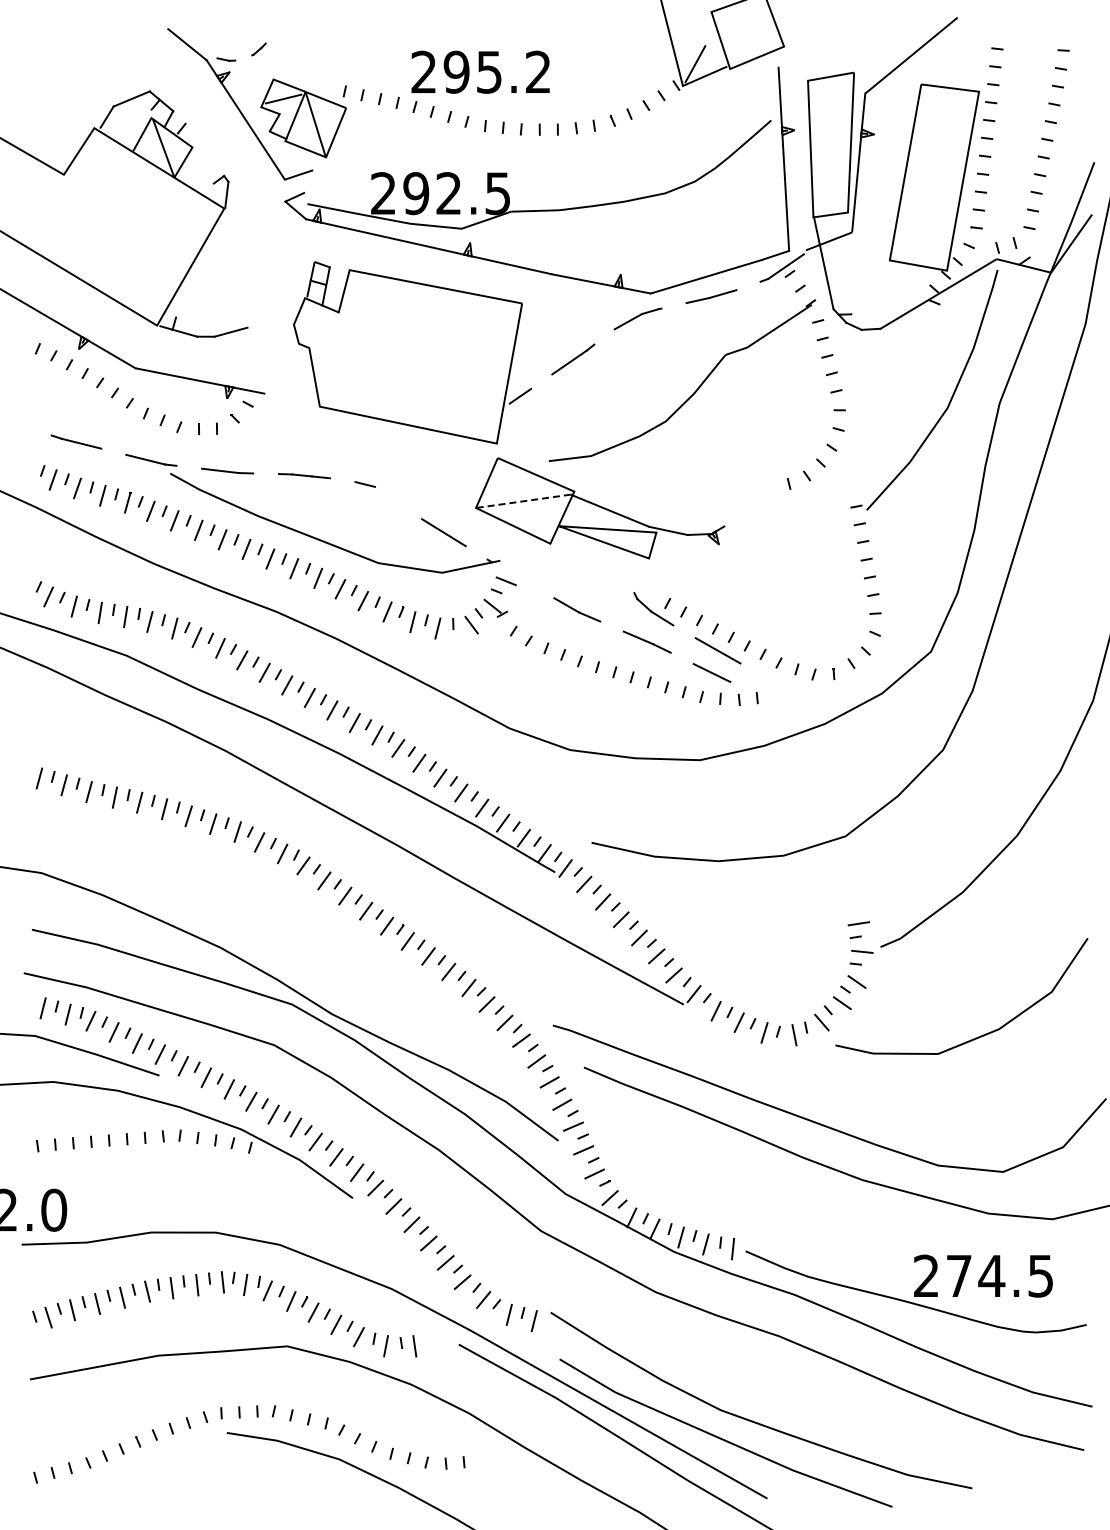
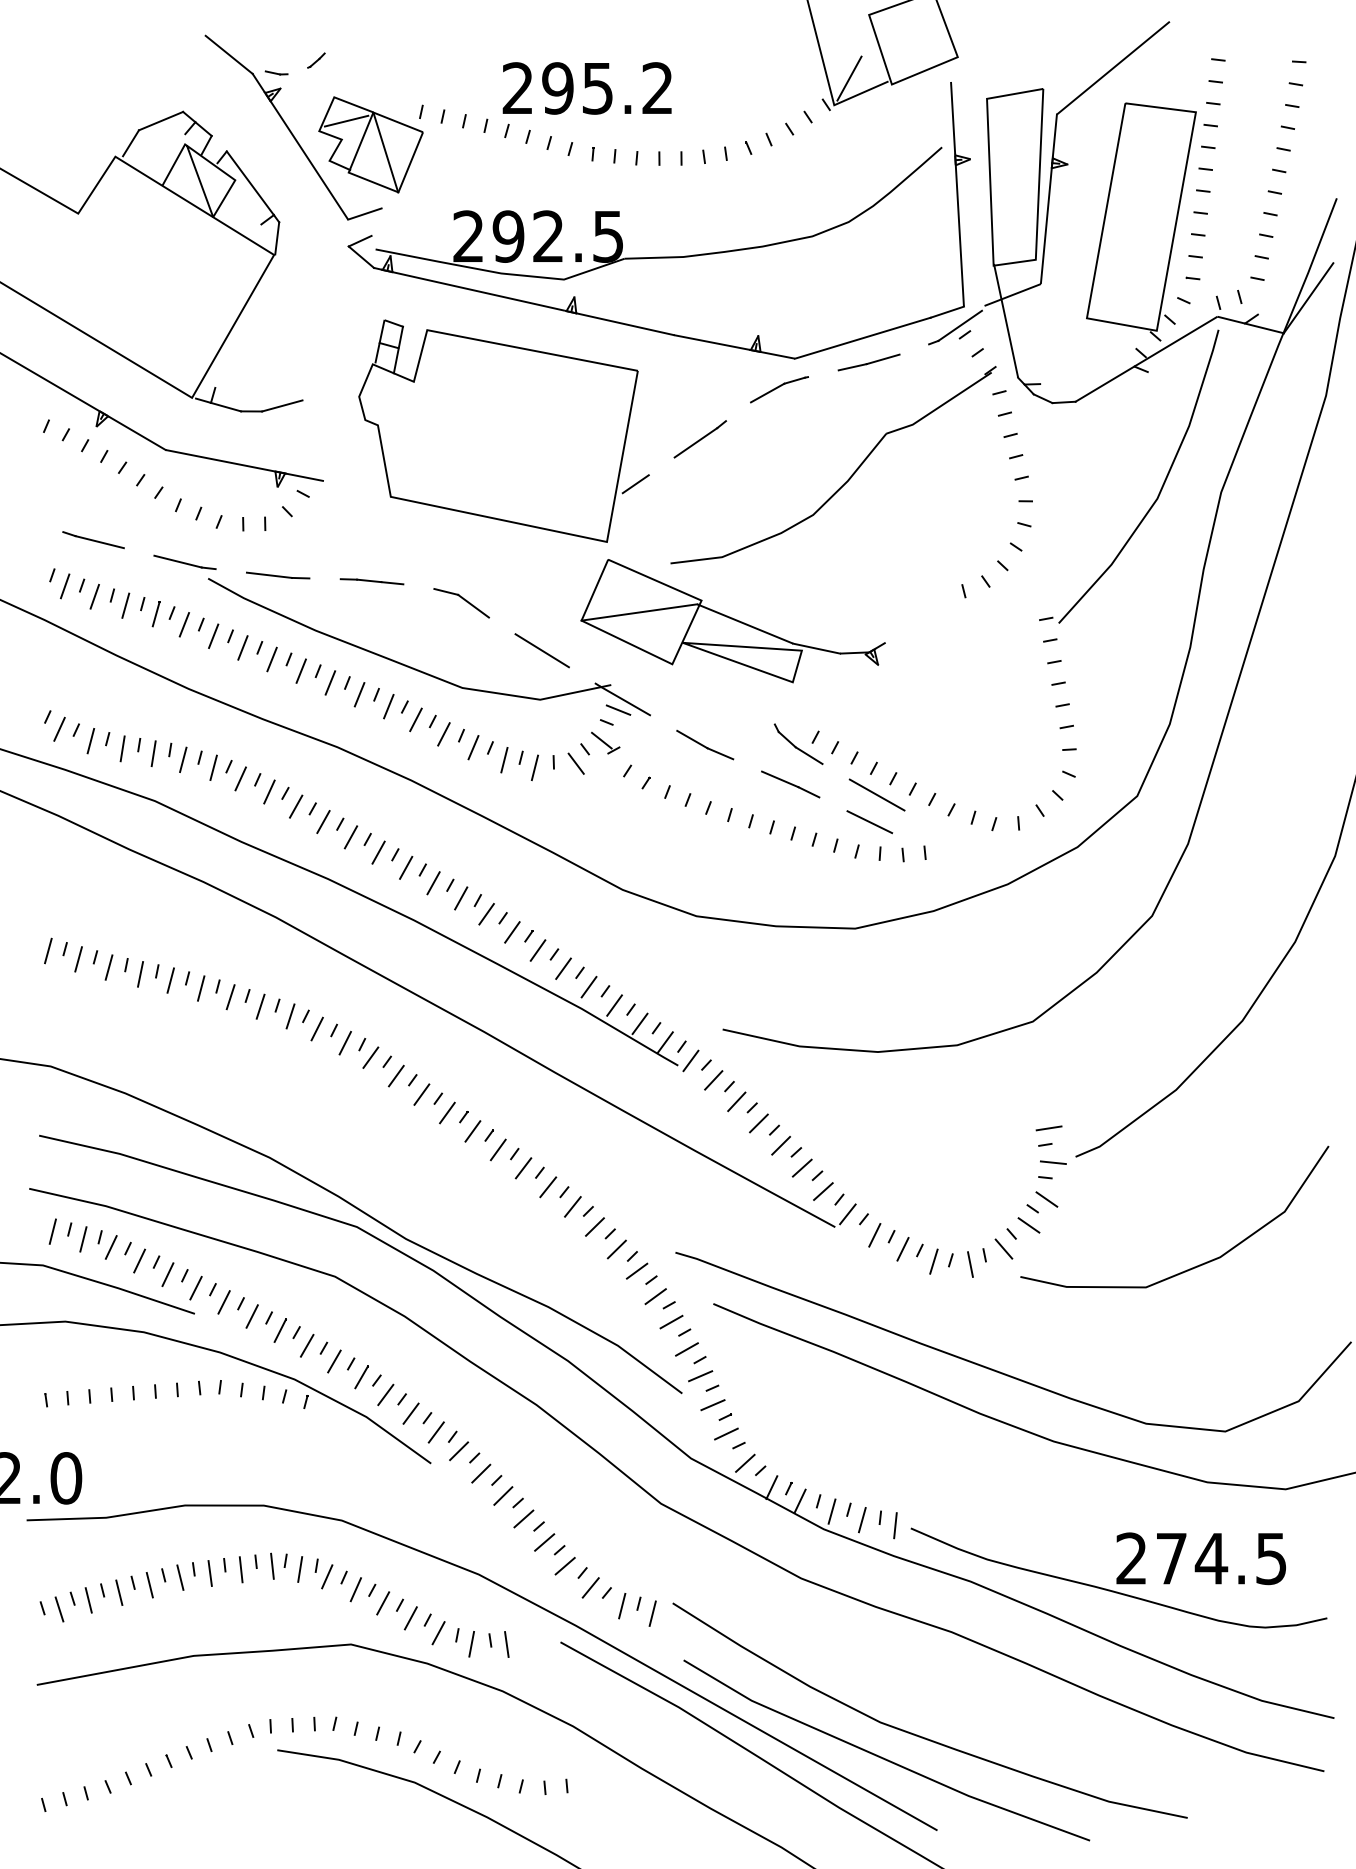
line: (204, 149) -> (249, 182), added
line: (387, 495) -> (473, 605), added
line: (523, 501) -> (639, 612), dashed -> solid
line: (511, 573) -> (624, 700), added

